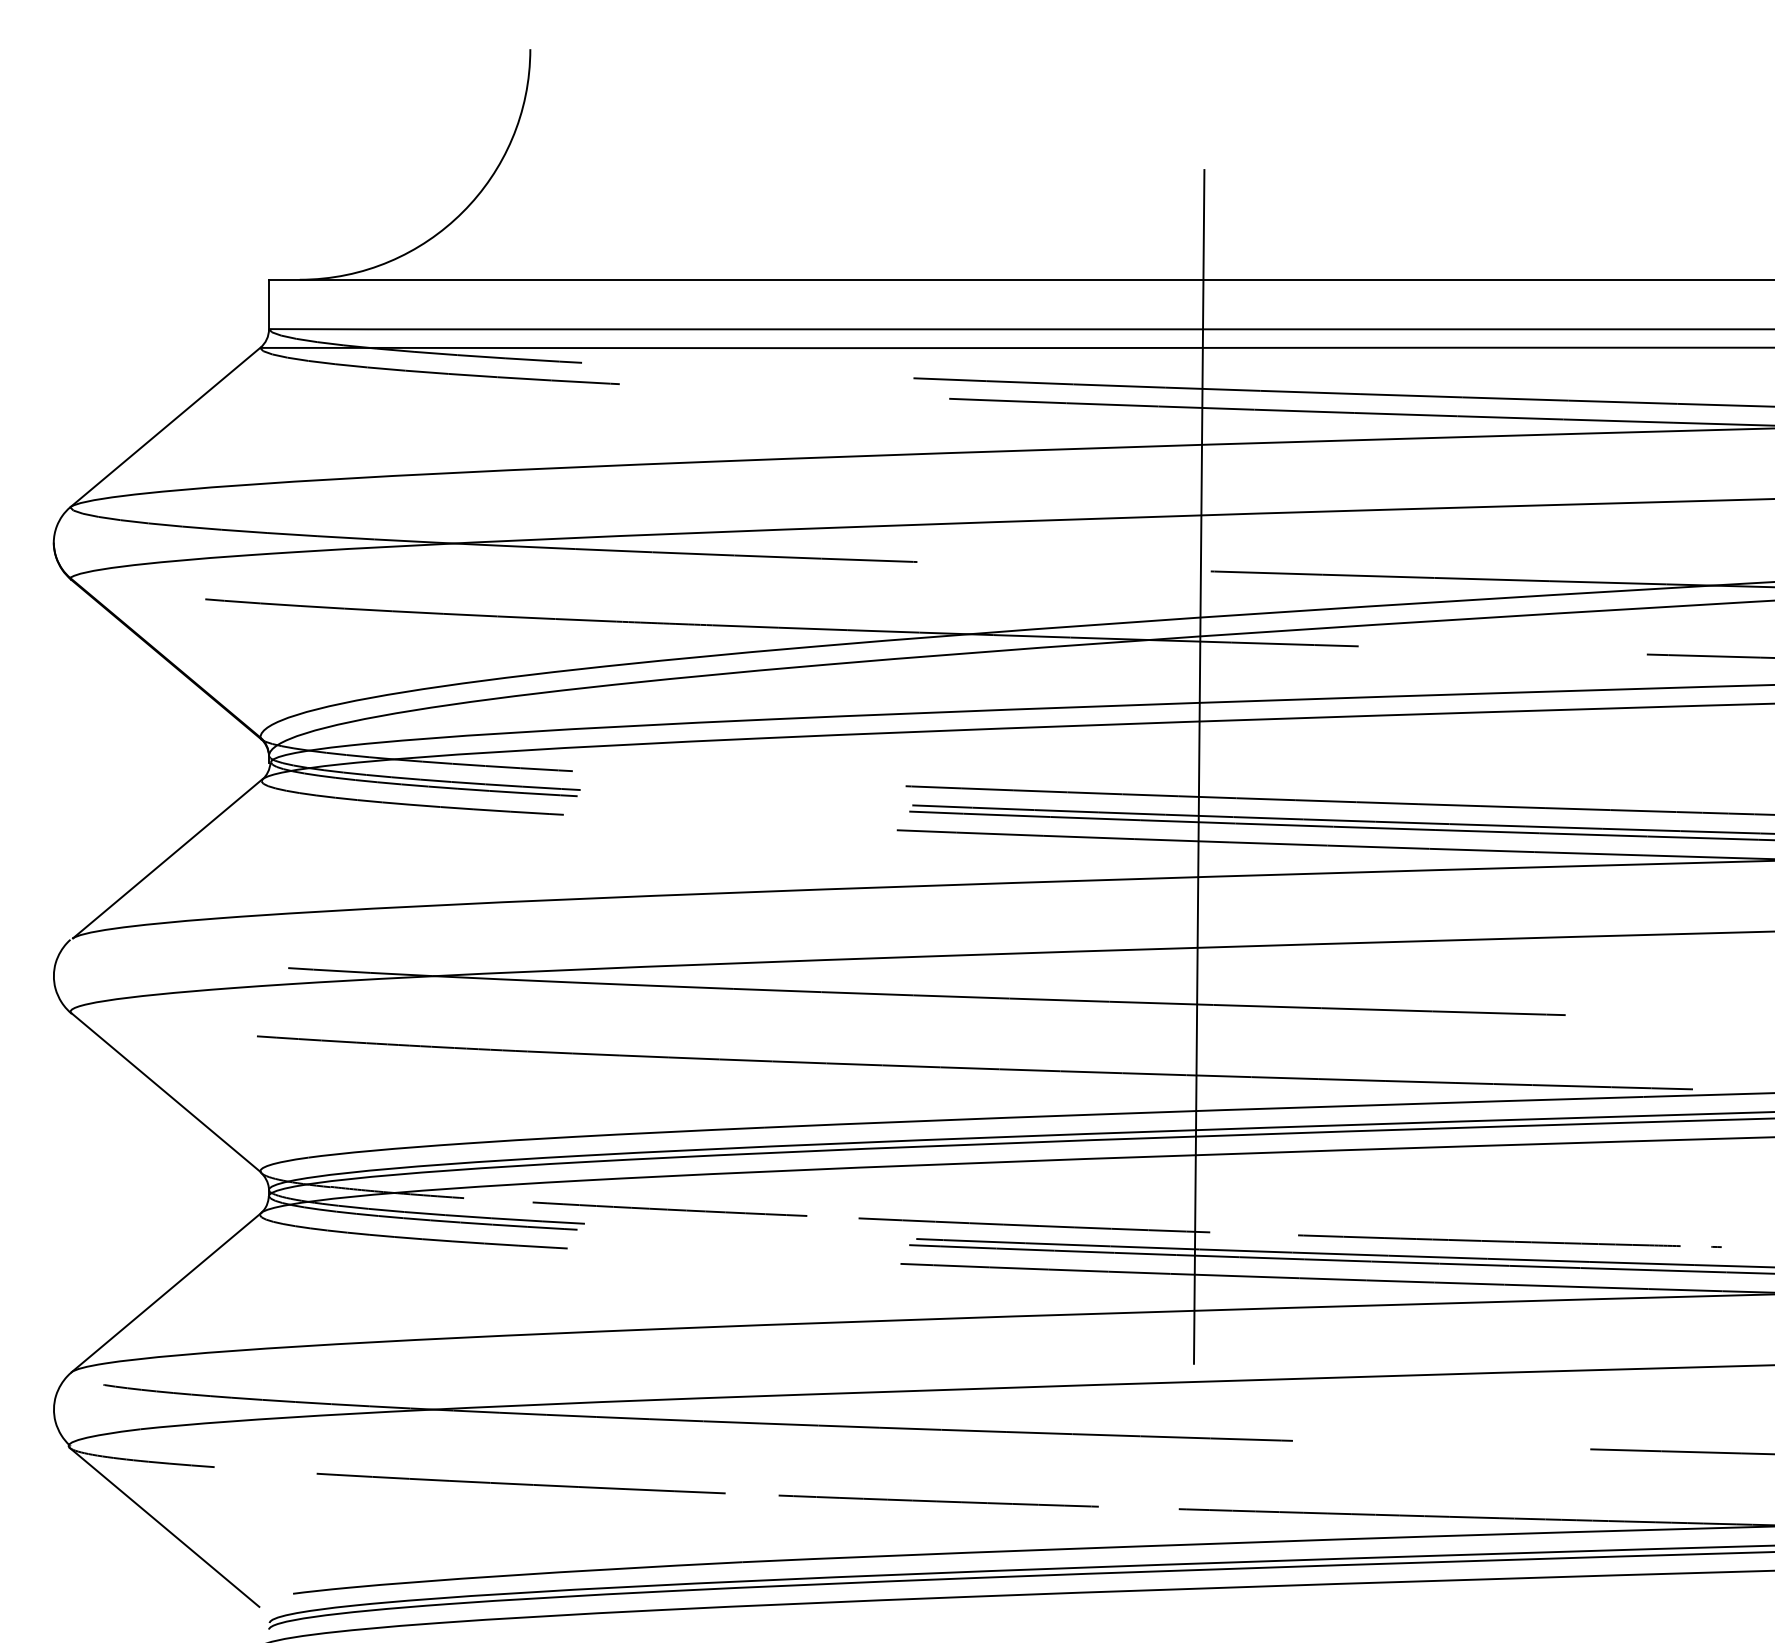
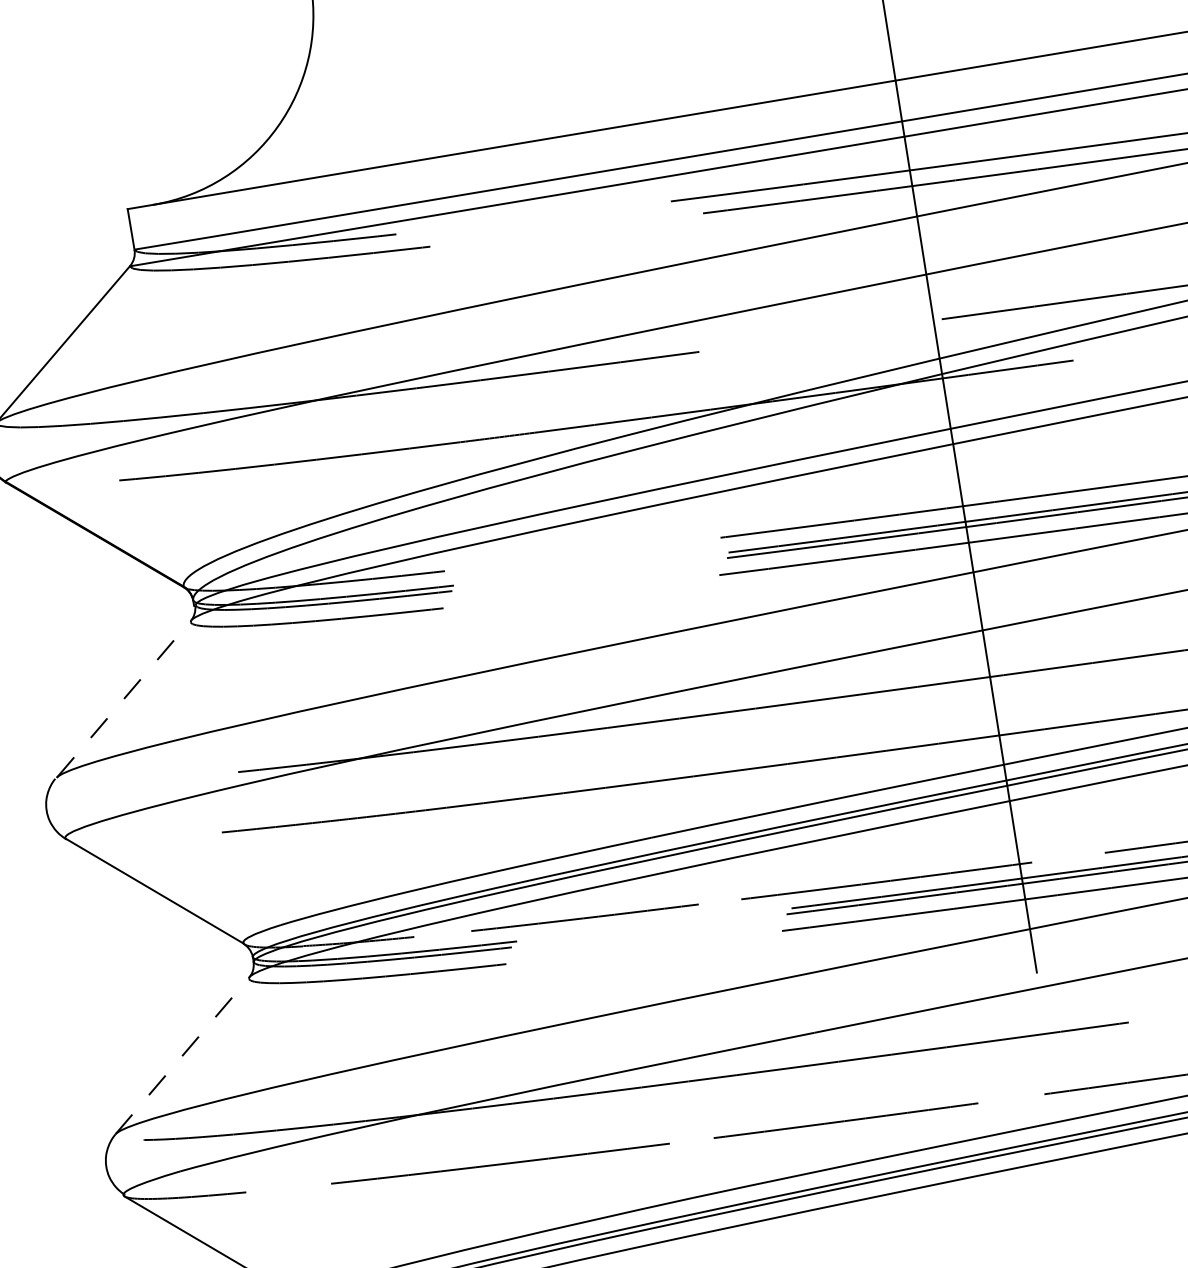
line: (168, 858) -> (124, 698), solid -> dashed
line: (166, 1292) -> (182, 1055), solid -> dashed

